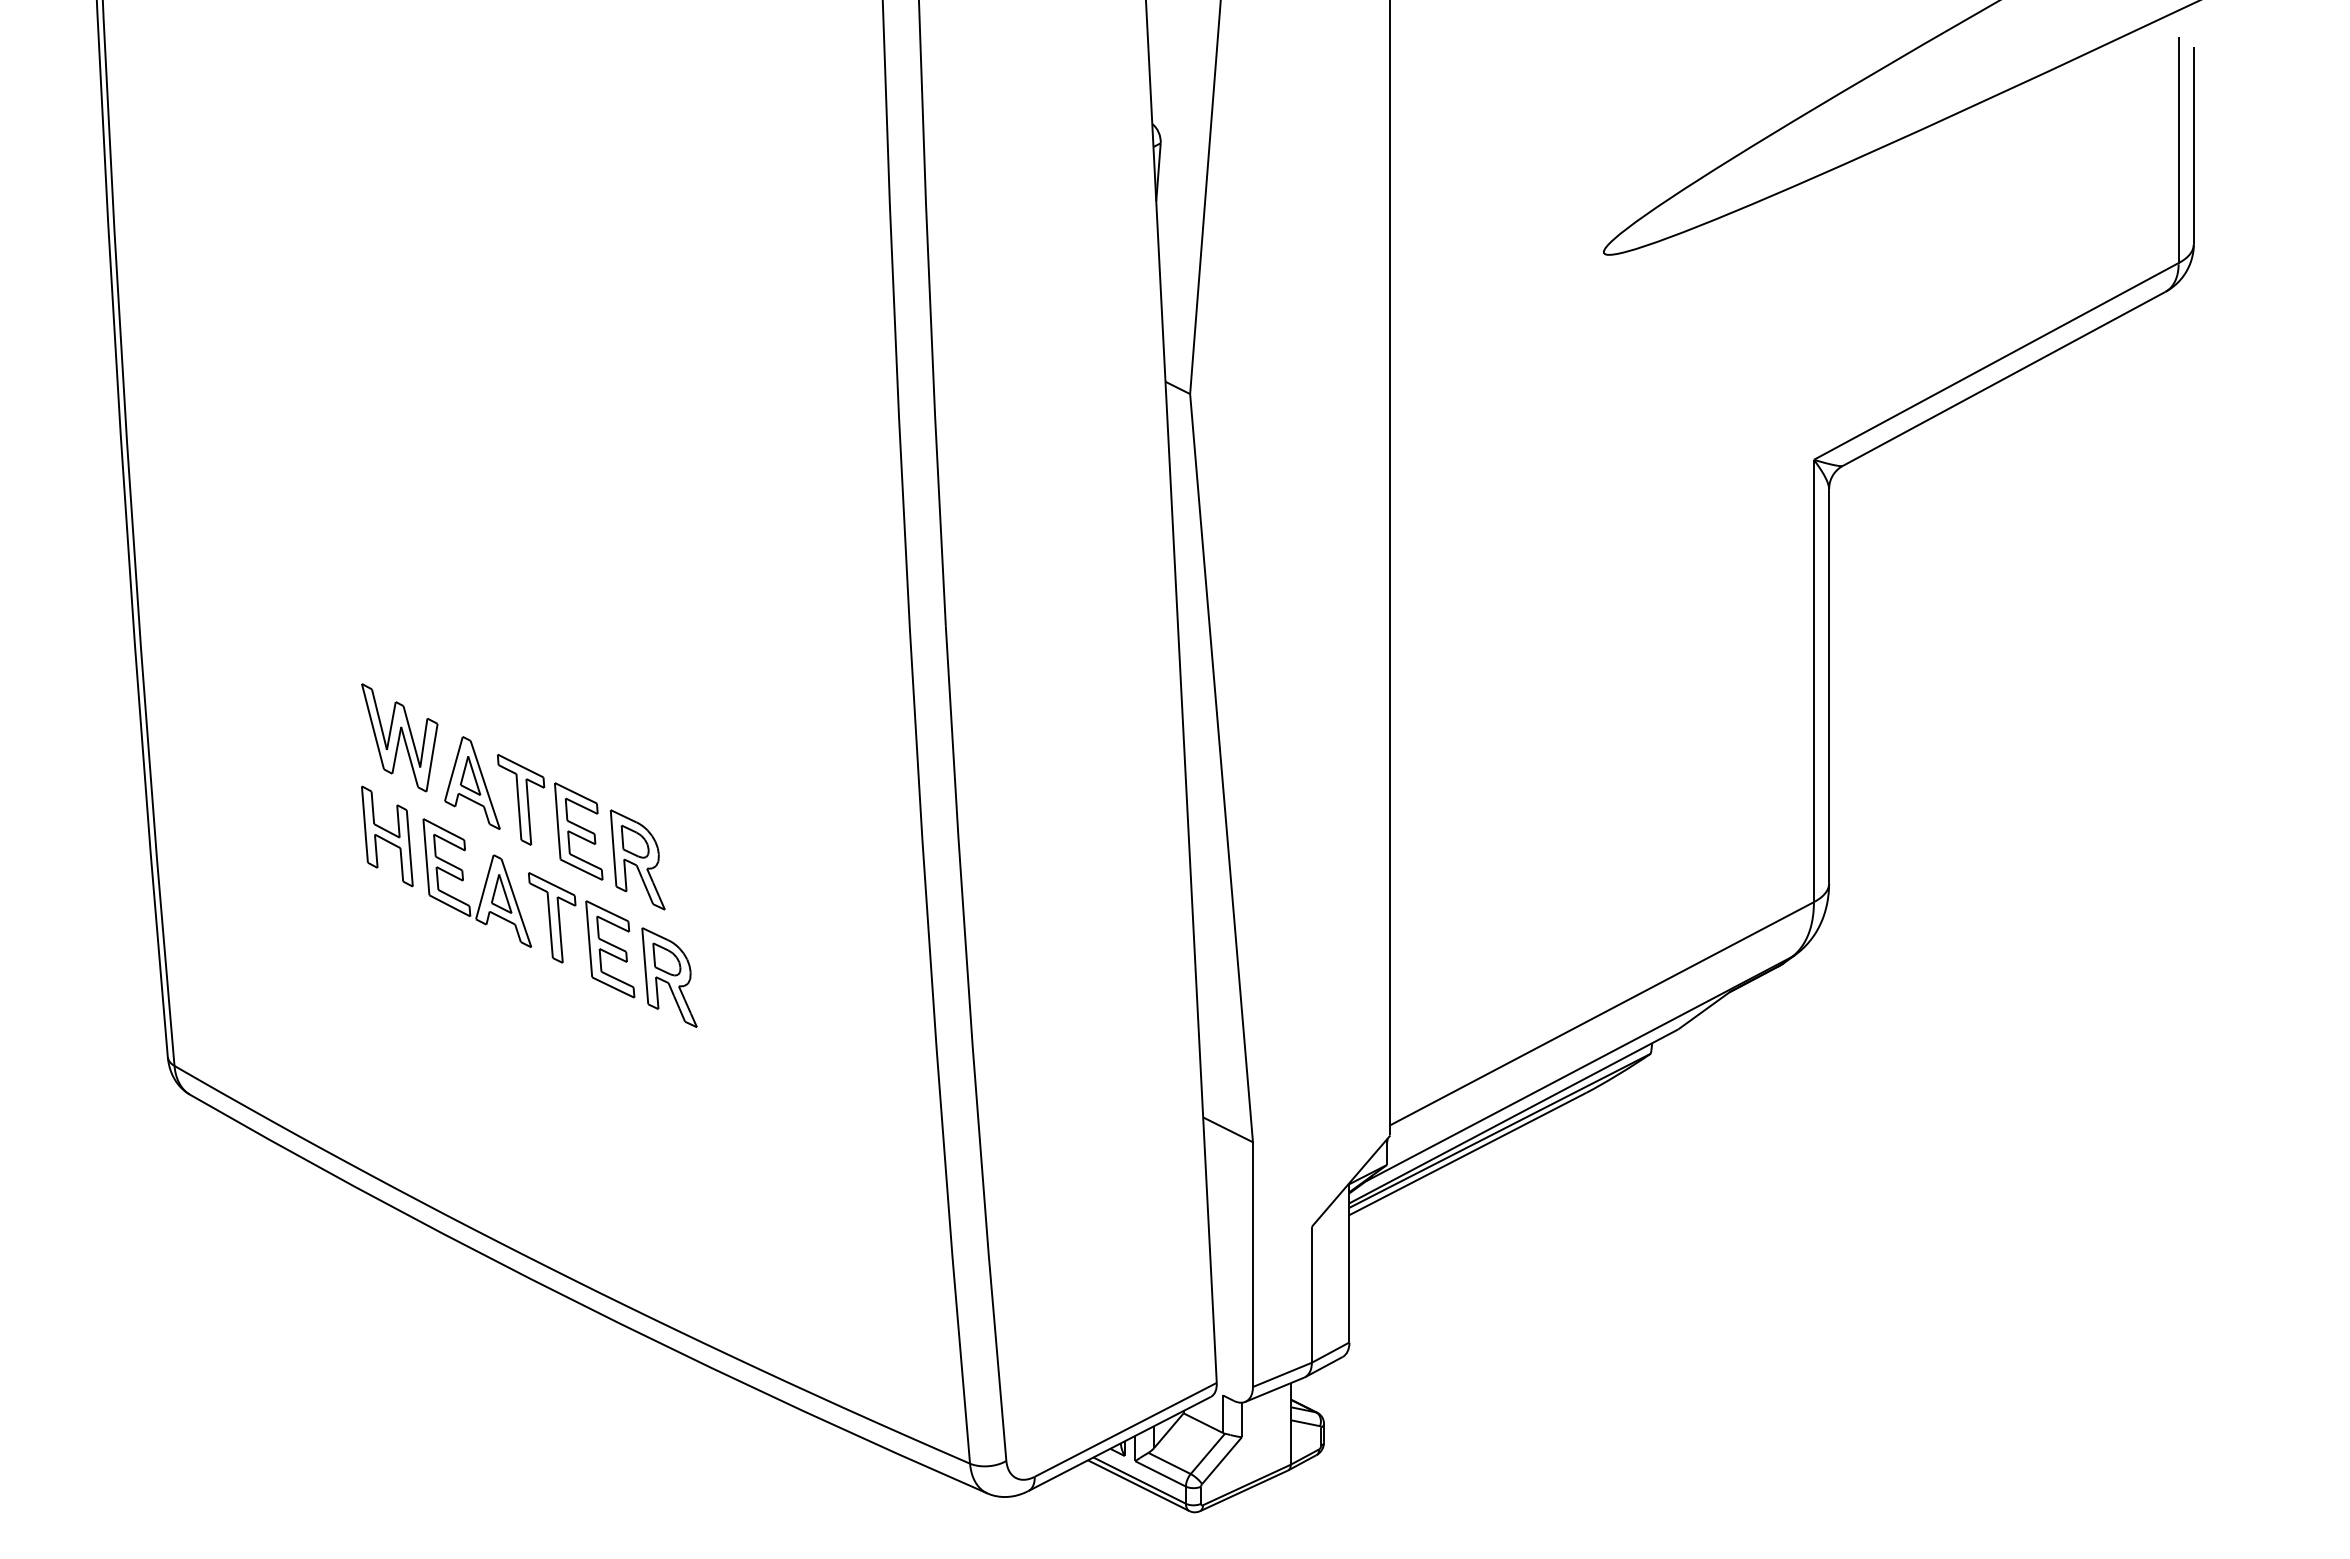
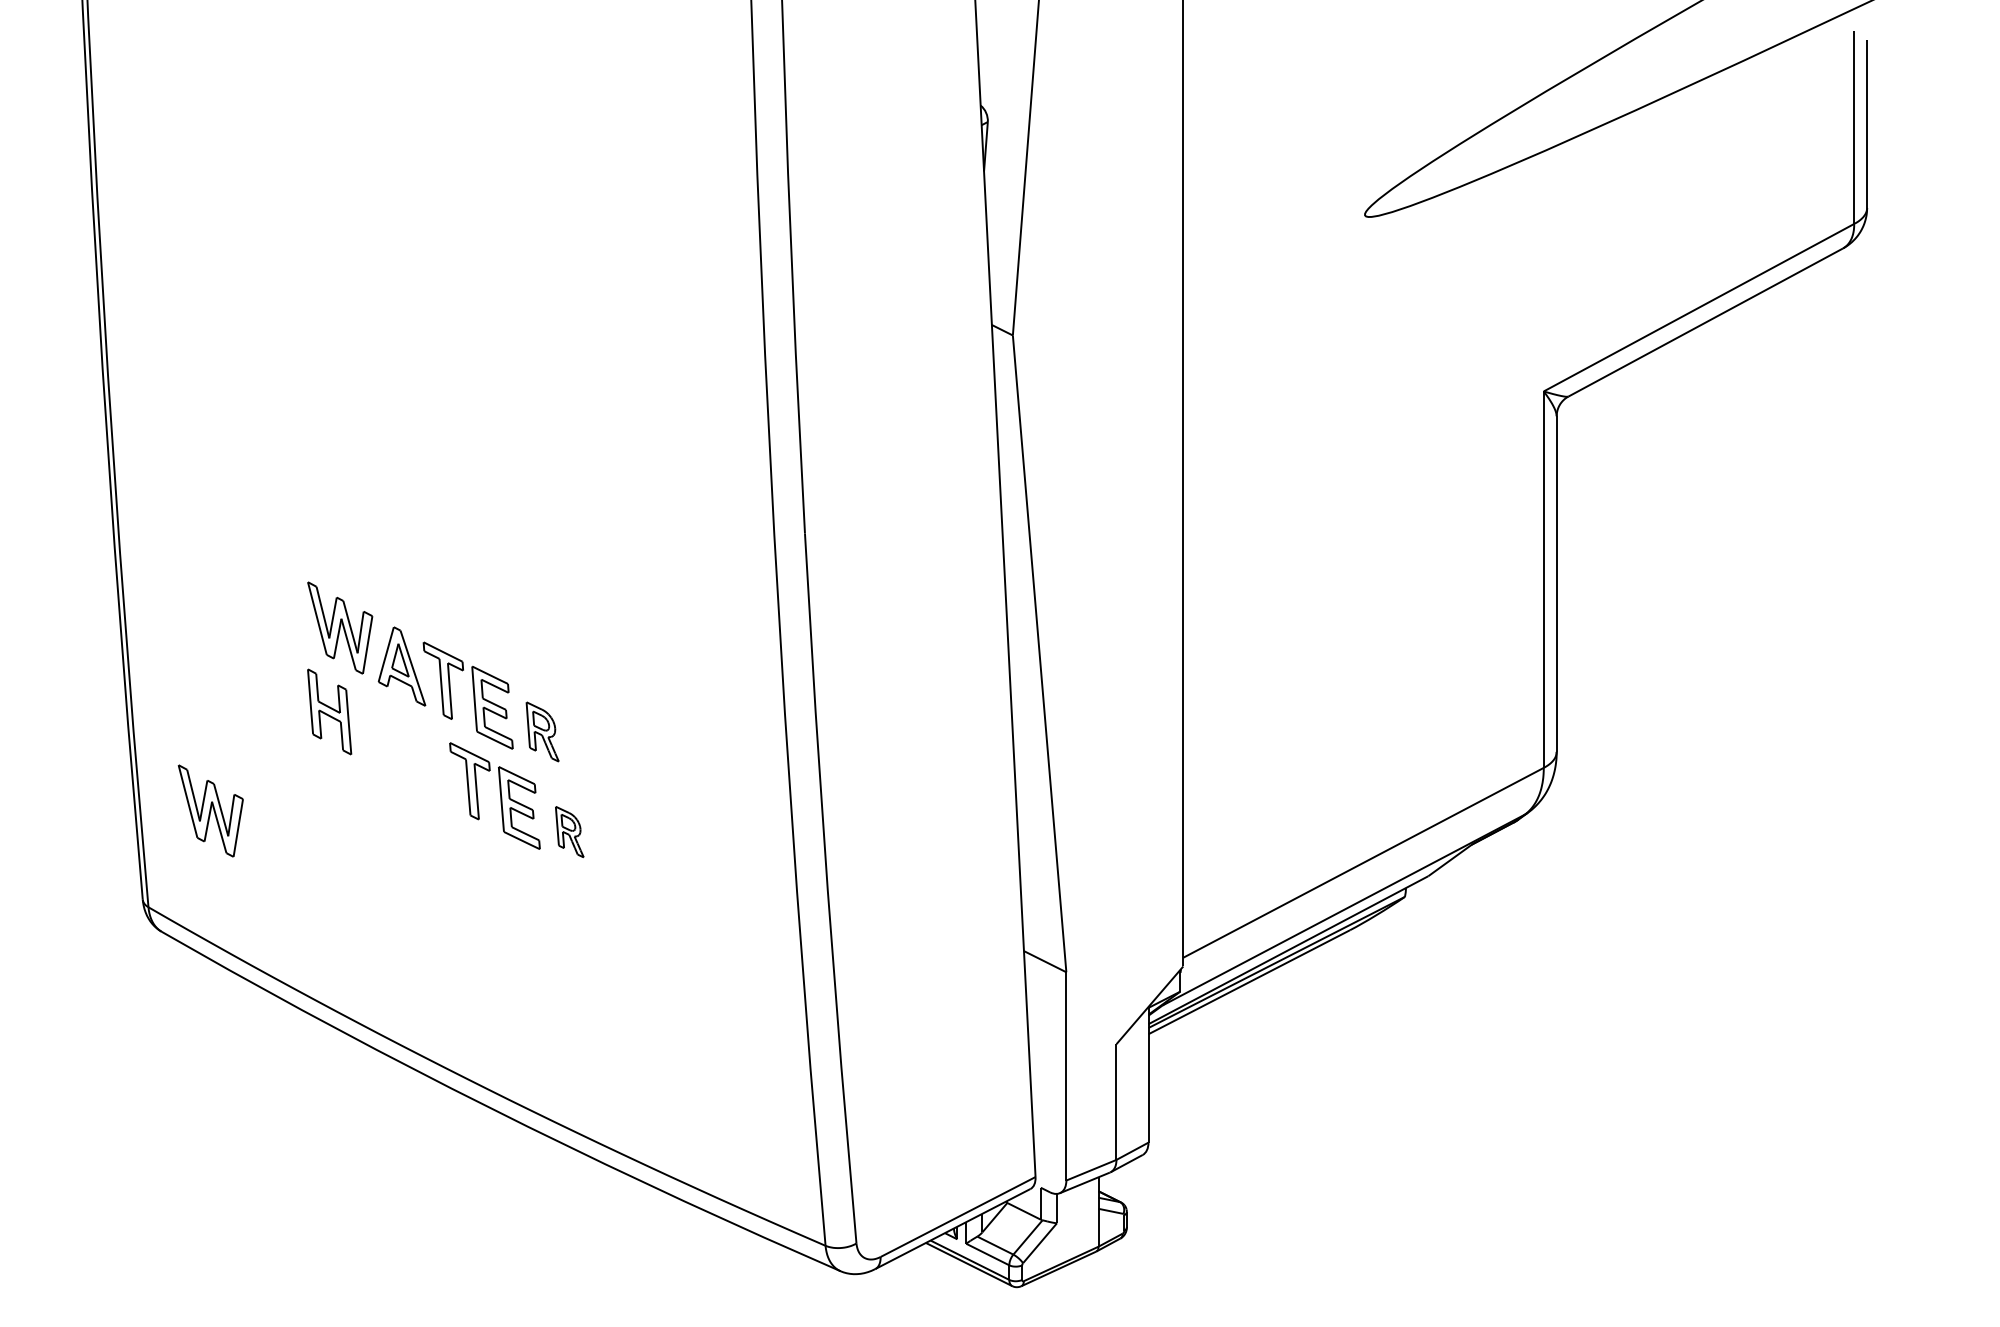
part: (637, 859) -> (542, 731), size x0.7
part: (484, 883) -> (412, 752), removed
part: (247, 952) -> (210, 810), added
part: (669, 977) -> (569, 832), size x0.6

